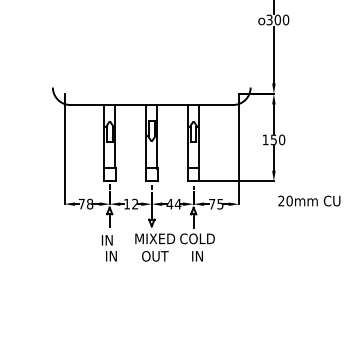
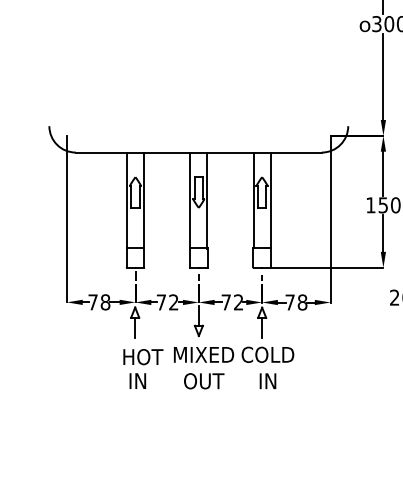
text: (173, 203) -> (231, 301), 44 -> 72
text: (220, 203) -> (302, 301), 75 -> 78
text: (126, 204) -> (160, 302), 12 -> 72
text: (115, 240) -> (143, 357), IN -> HOT

